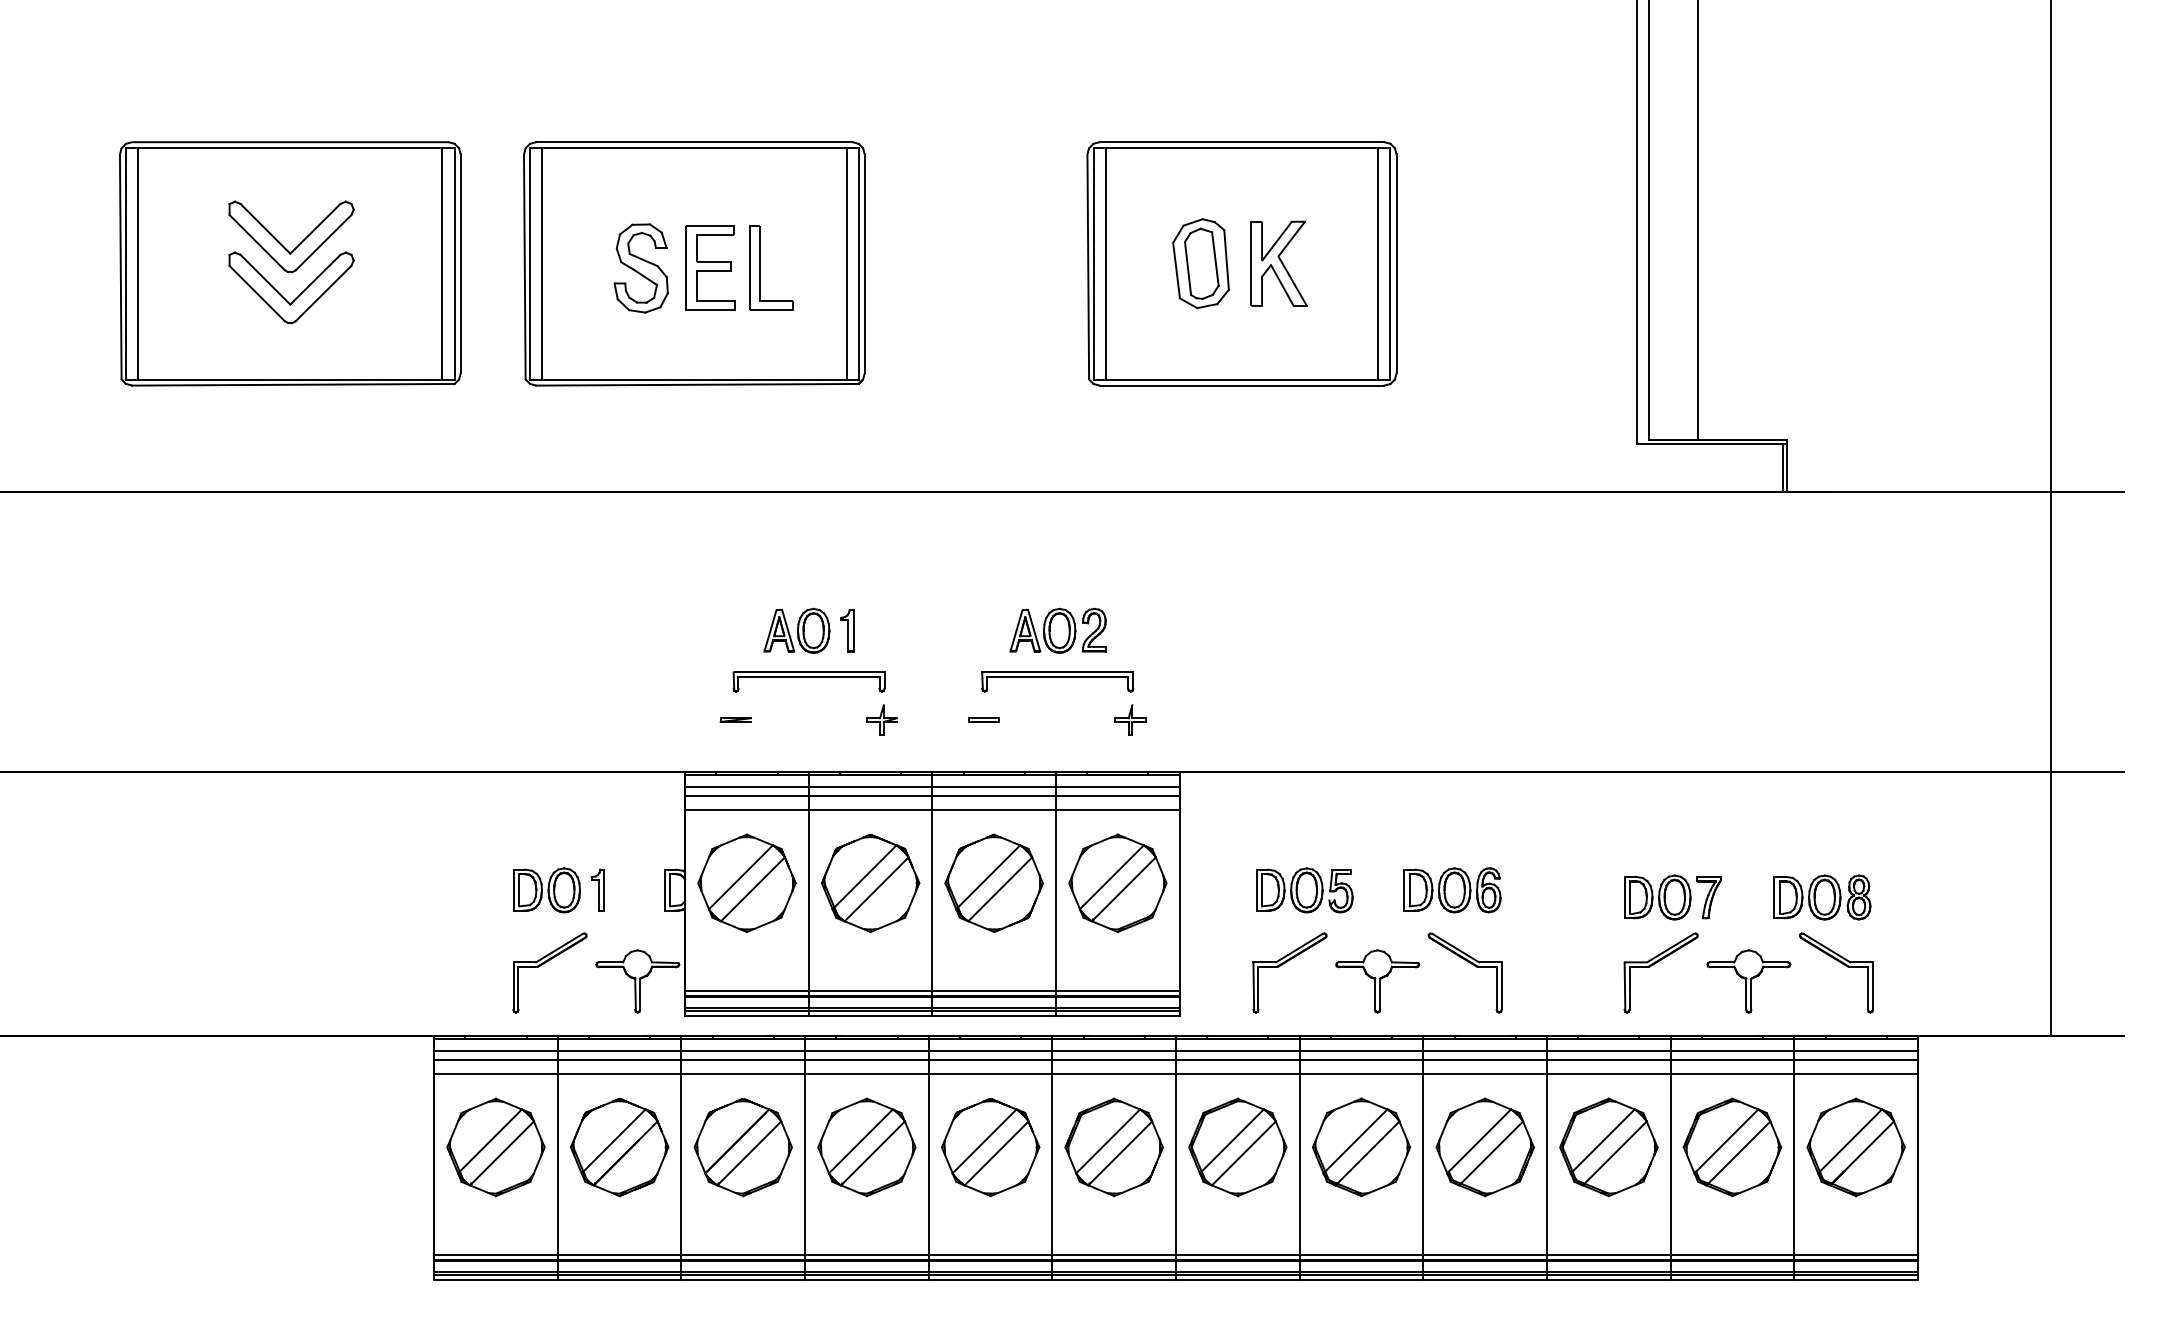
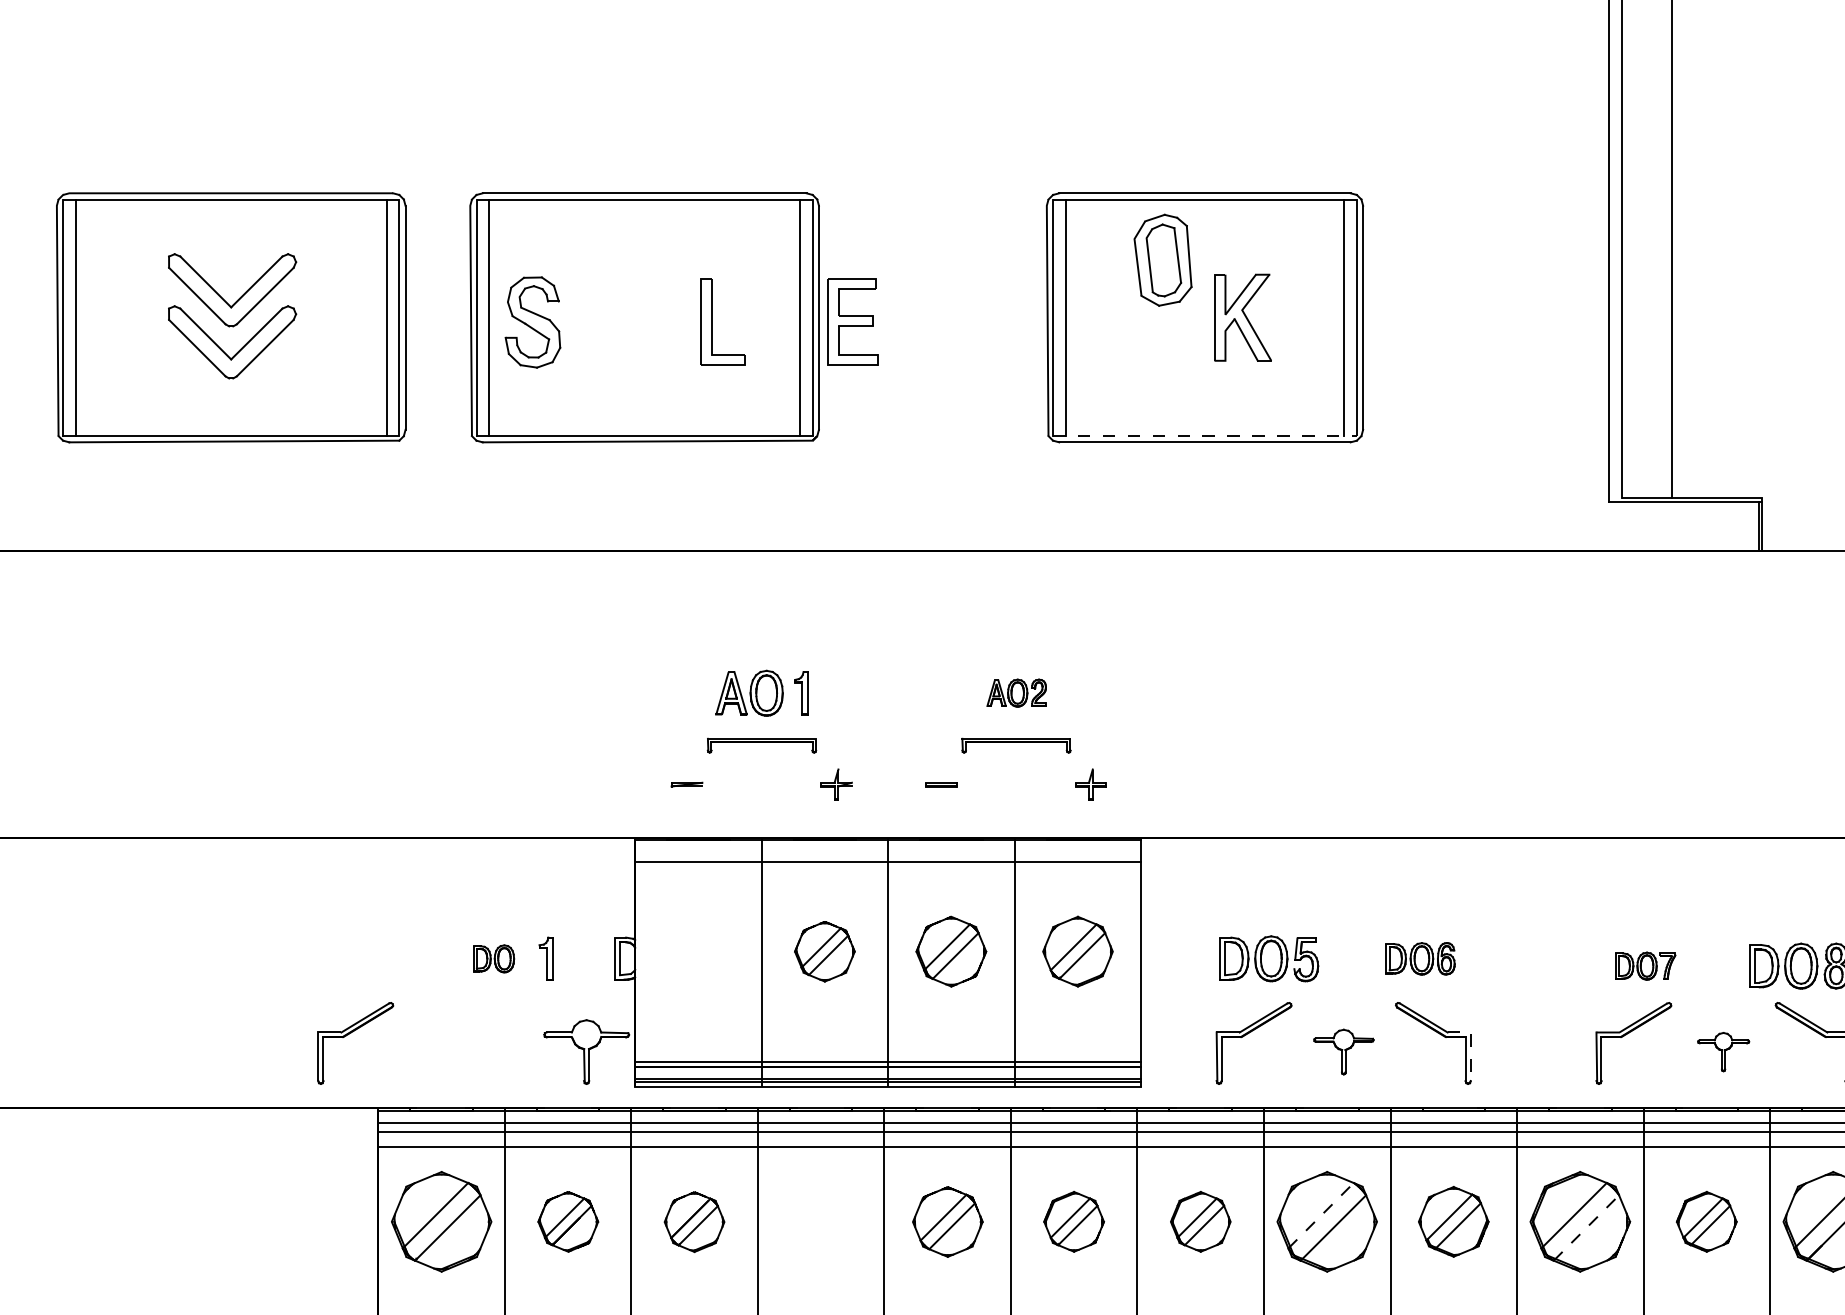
part: (1200, 263) -> (1162, 260), moved
part: (710, 267) -> (852, 321), moved
part: (640, 268) -> (532, 322), moved
line: (1242, 379) -> (1205, 436), solid -> dashed
part: (1057, 630) -> (1016, 692), size x0.6
part: (808, 681) -> (761, 745), size x0.7
part: (1057, 681) -> (1016, 745), size x0.7
line: (932, 786) -> (888, 852), removed
line: (932, 810) -> (888, 877), removed
part: (746, 882) -> (697, 950), removed
part: (870, 883) -> (824, 951), size x0.6
part: (993, 883) -> (950, 951), size x0.7
part: (1117, 883) -> (1077, 951), size x0.7
part: (546, 890) -> (493, 958), size x0.6
part: (1452, 890) -> (1420, 958), size x0.7
part: (1672, 897) -> (1645, 966), size x0.6
part: (545, 963) -> (351, 1033), moved
line: (1501, 974) -> (1470, 1044), solid -> dashed
part: (1377, 981) -> (1343, 1052), size x0.7
part: (1748, 981) -> (1723, 1052), size x0.6
line: (1355, 1141) -> (1321, 1215), solid -> dashed
part: (619, 1147) -> (568, 1221), size x0.6
part: (742, 1147) -> (693, 1221), size x0.6
part: (866, 1147) -> (820, 1221), removed
part: (990, 1147) -> (947, 1221), size x0.7
part: (1113, 1147) -> (1073, 1221), size x0.6
part: (1237, 1147) -> (1200, 1221), size x0.6
part: (1484, 1147) -> (1453, 1221), size x0.7
part: (1732, 1147) -> (1706, 1221), size x0.6
line: (1615, 1153) -> (1587, 1228), solid -> dashed

